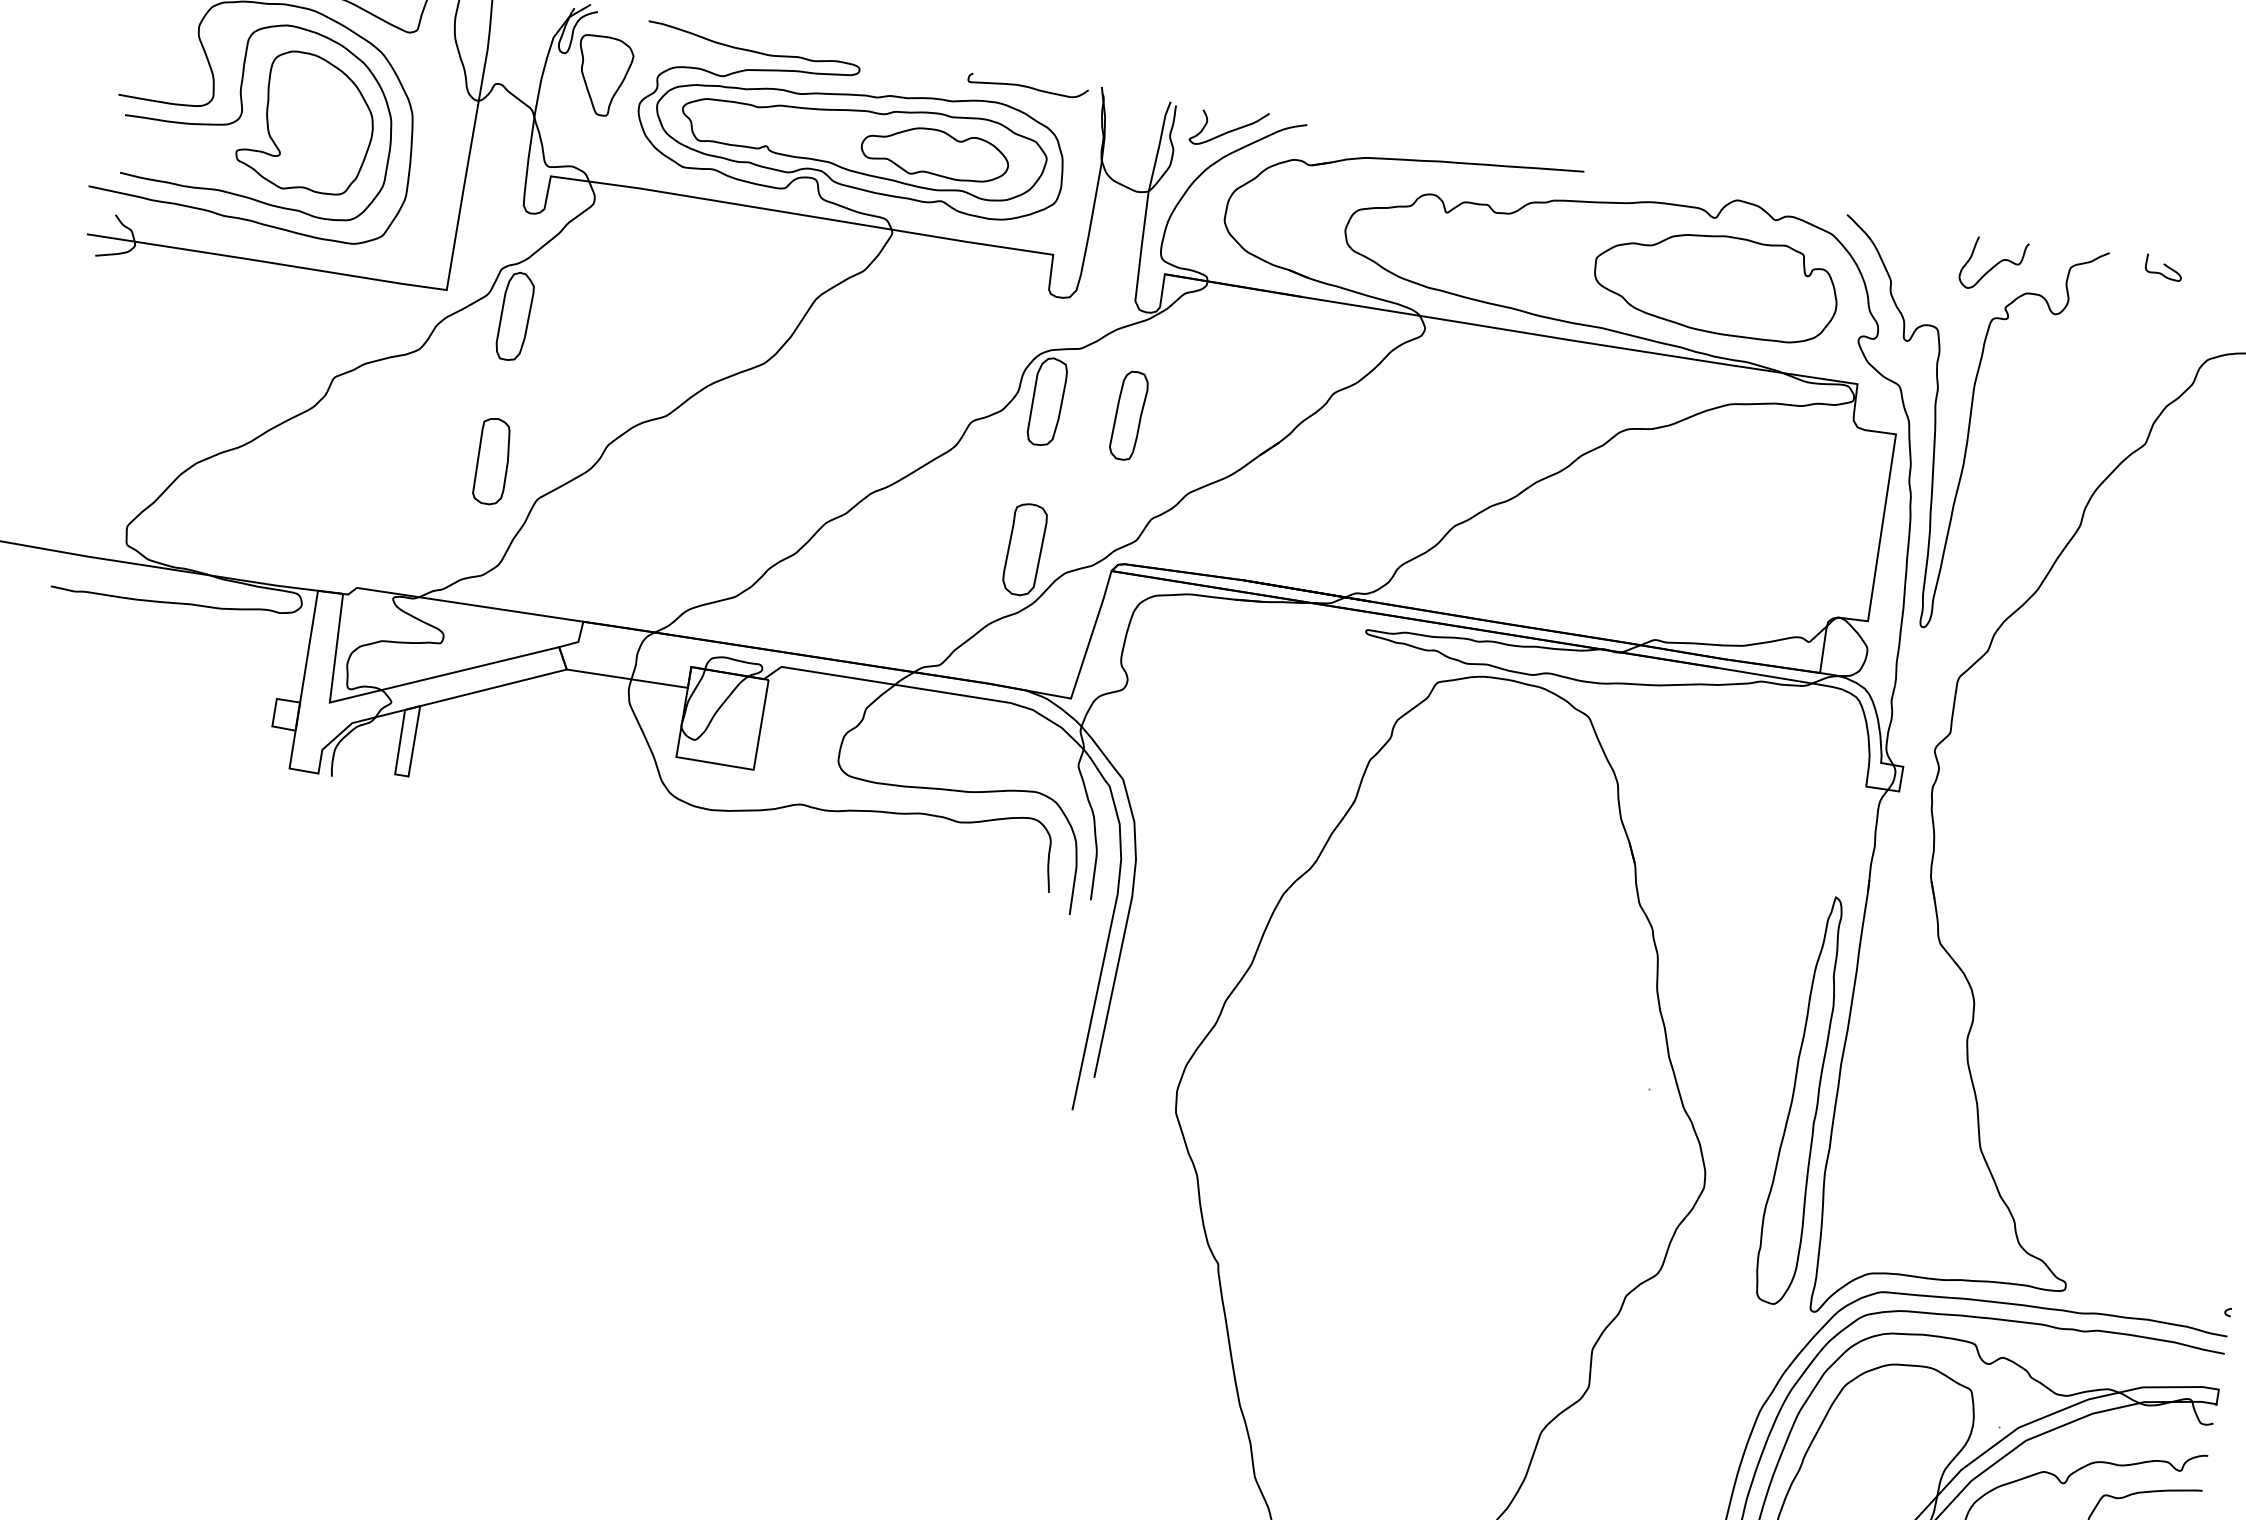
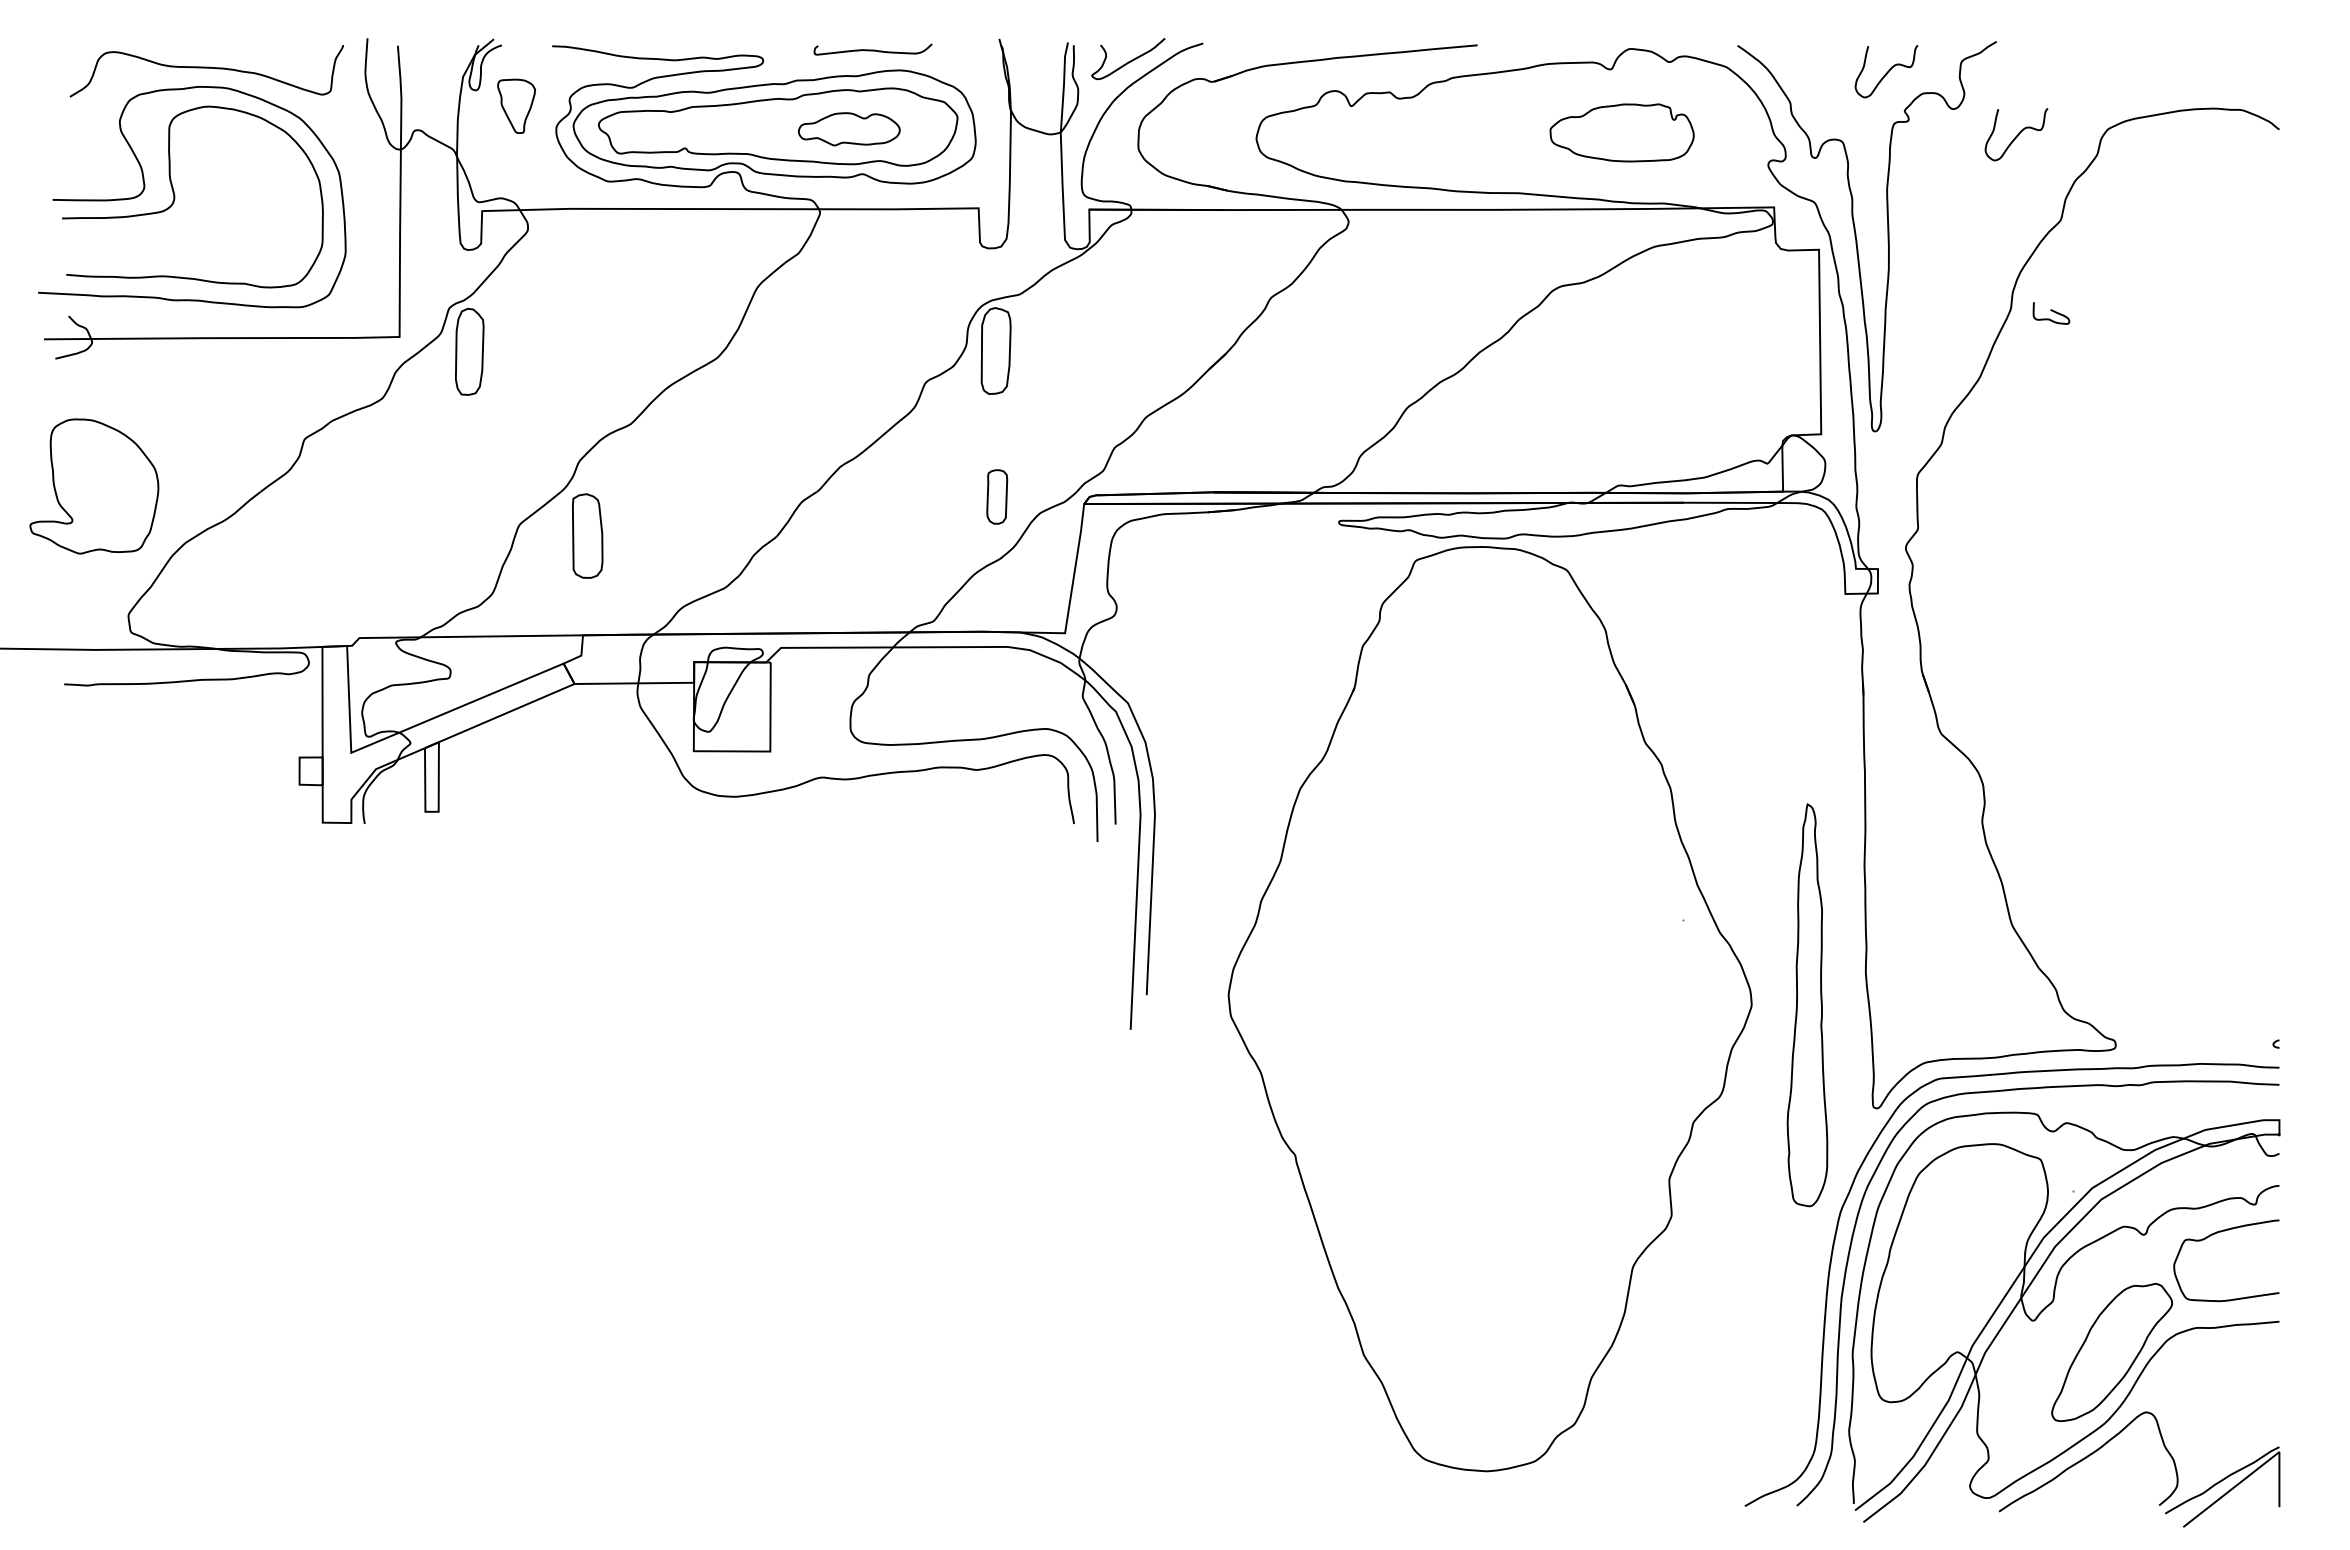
part: (602, 76) -> (516, 106), size x0.7
curve: (1027, 85) -> (872, 49), moved
part: (307, 122) -> (94, 486), moved
part: (935, 154) -> (849, 129), size x0.7
curve: (2164, 265) -> (2051, 311), moved
part: (1715, 283) -> (1621, 132), size x0.6
curve: (2115, 350) -> (2017, 134), added
part: (1128, 415) -> (1076, 351), removed
part: (492, 460) -> (587, 535), moved
part: (1024, 549) -> (996, 496), size x0.6
part: (1803, 1100) -> (1807, 1005), moved

